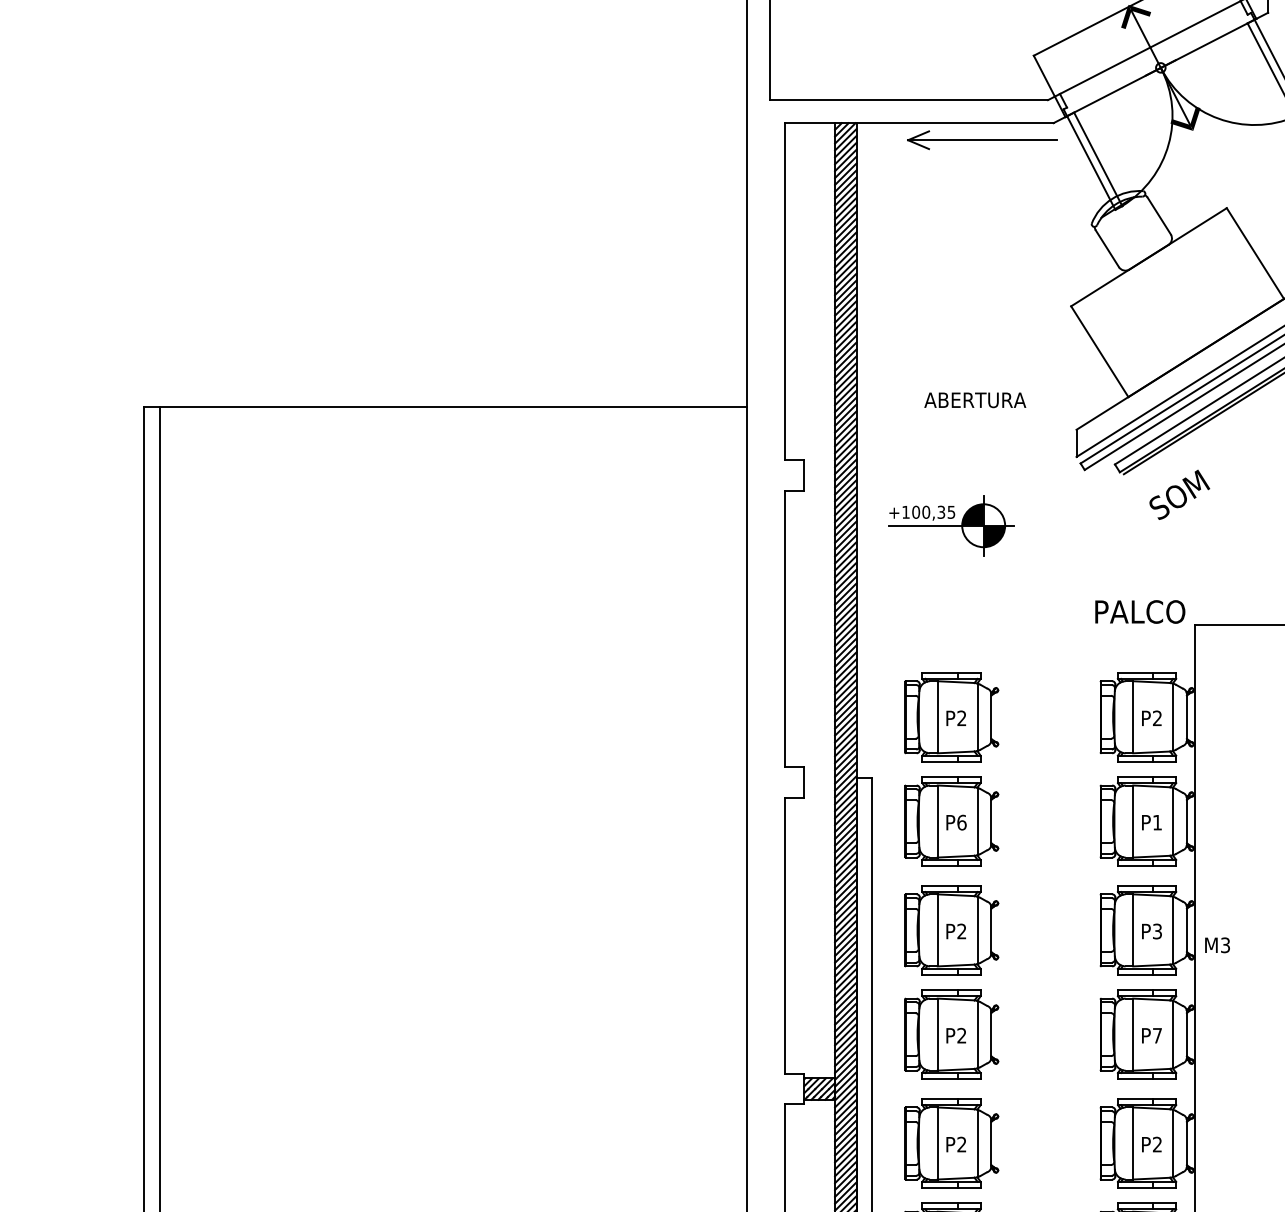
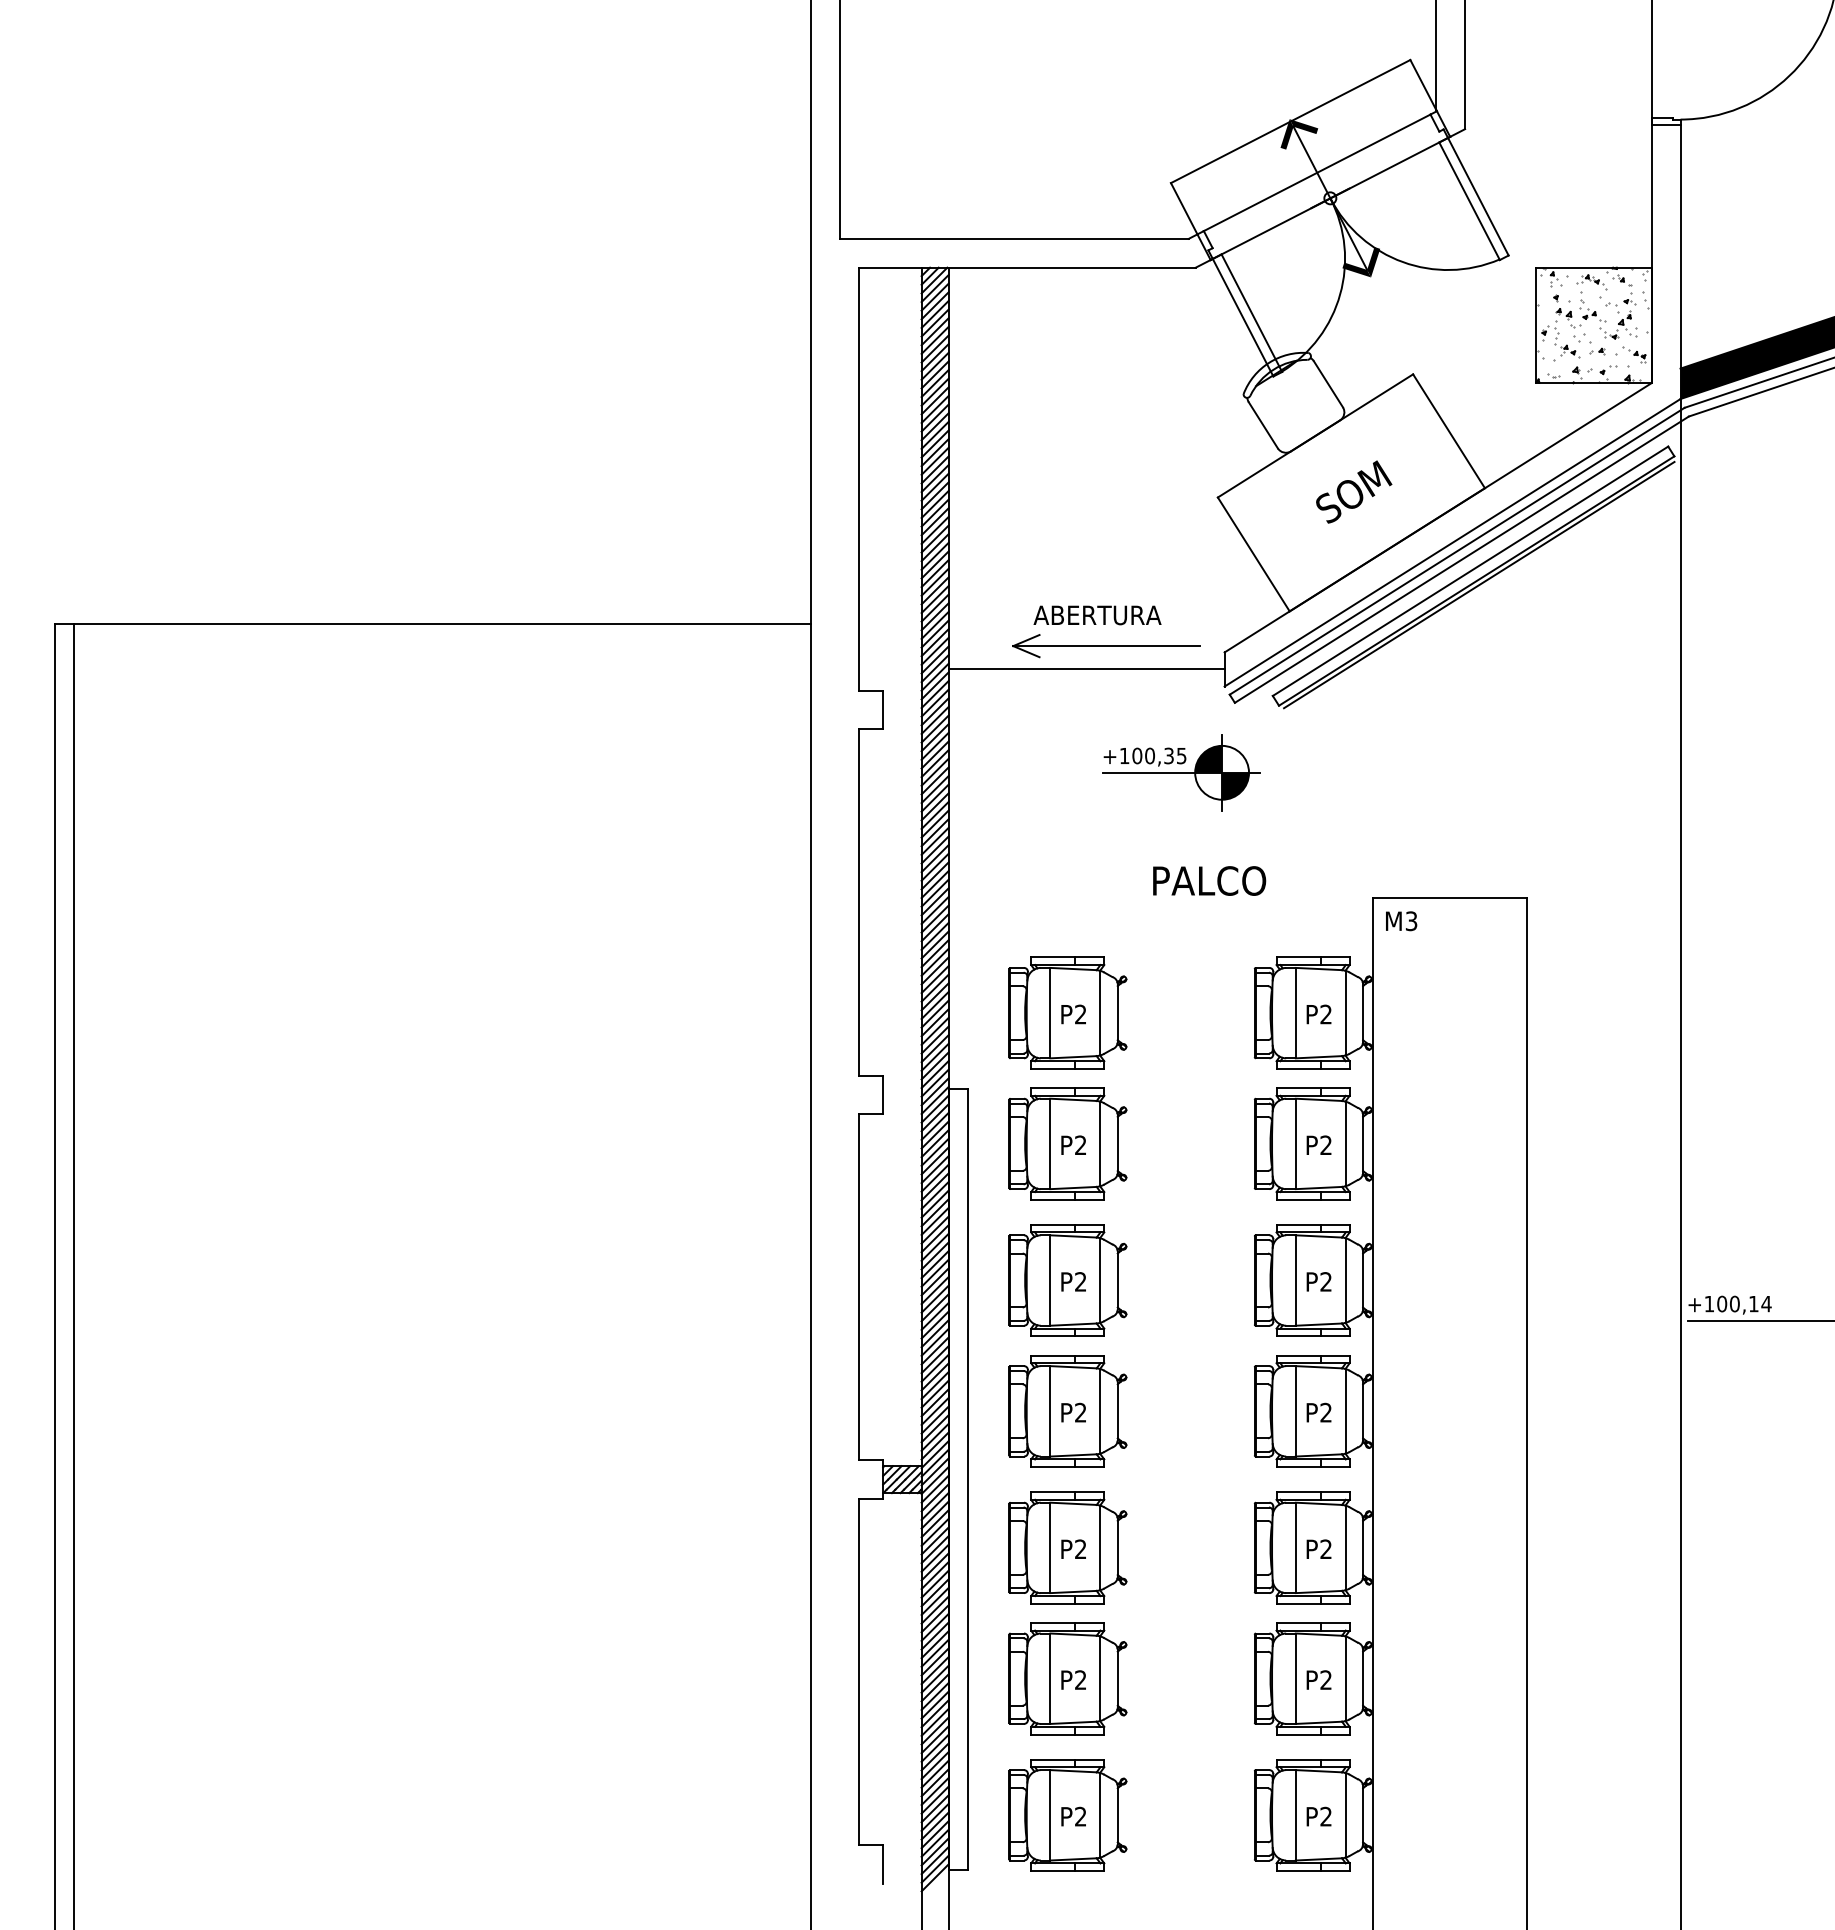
part: (982, 140) -> (1106, 646), moved
line: (966, 443) -> (1086, 669), added
text: (1180, 494) -> (1354, 491), moved
part: (951, 525) -> (1181, 772), moved
text: (1140, 611) -> (1209, 880), moved
text: (1156, 821) -> (1325, 1144), P1 -> P2
text: (961, 822) -> (1080, 1145), P6 -> P2
text: (1156, 931) -> (1325, 1281), P3 -> P2
text: (1217, 945) -> (1401, 921), moved
text: (1156, 1035) -> (1325, 1412), P7 -> P2

